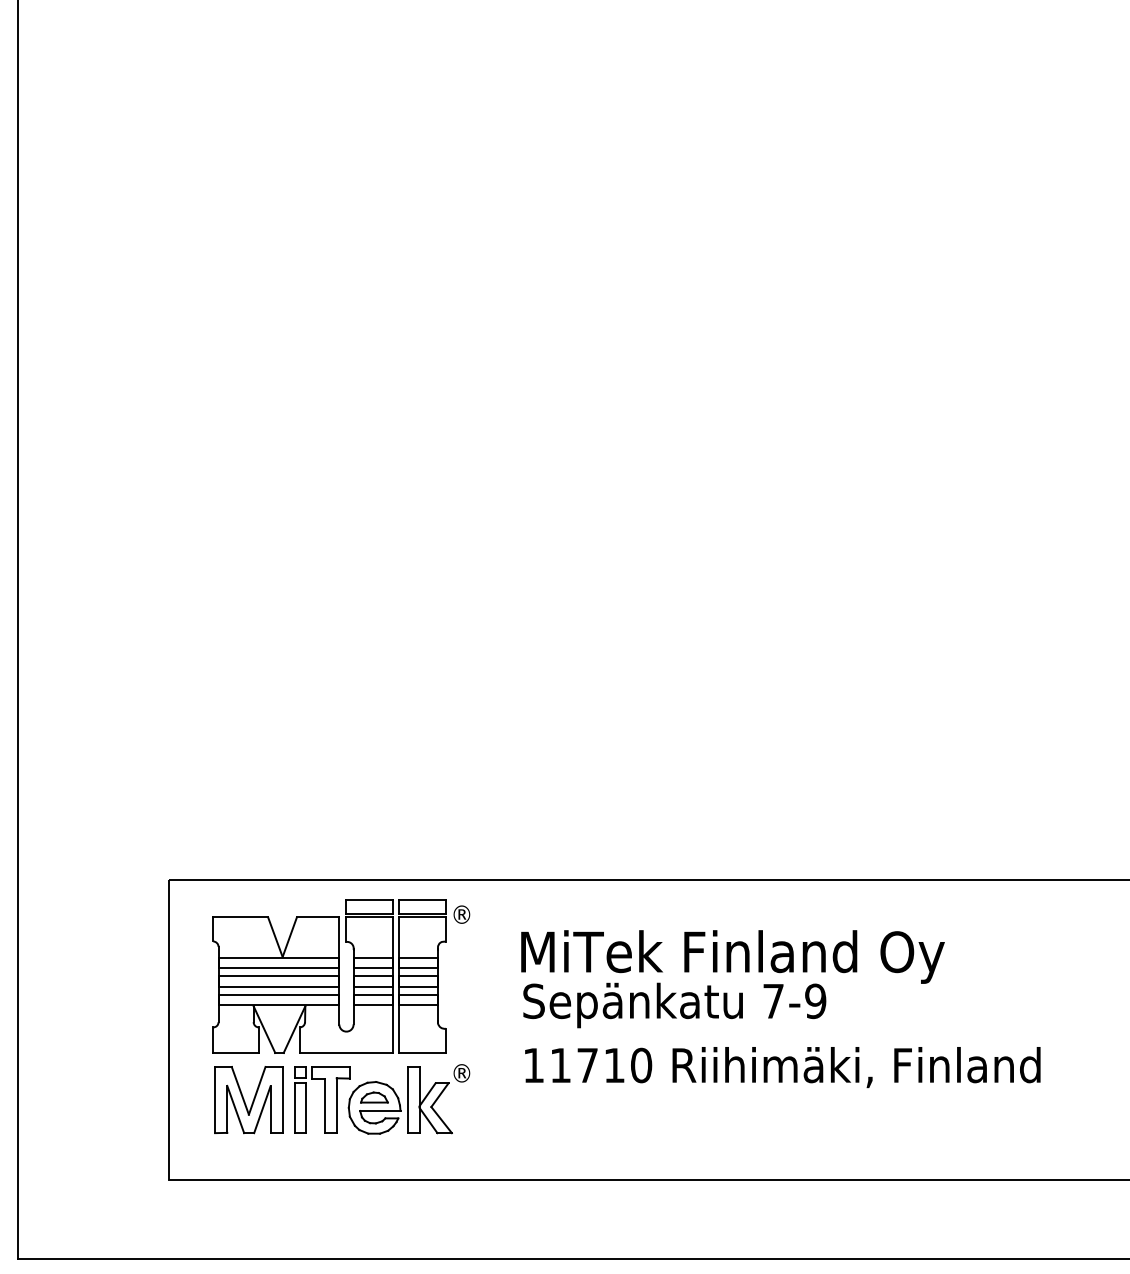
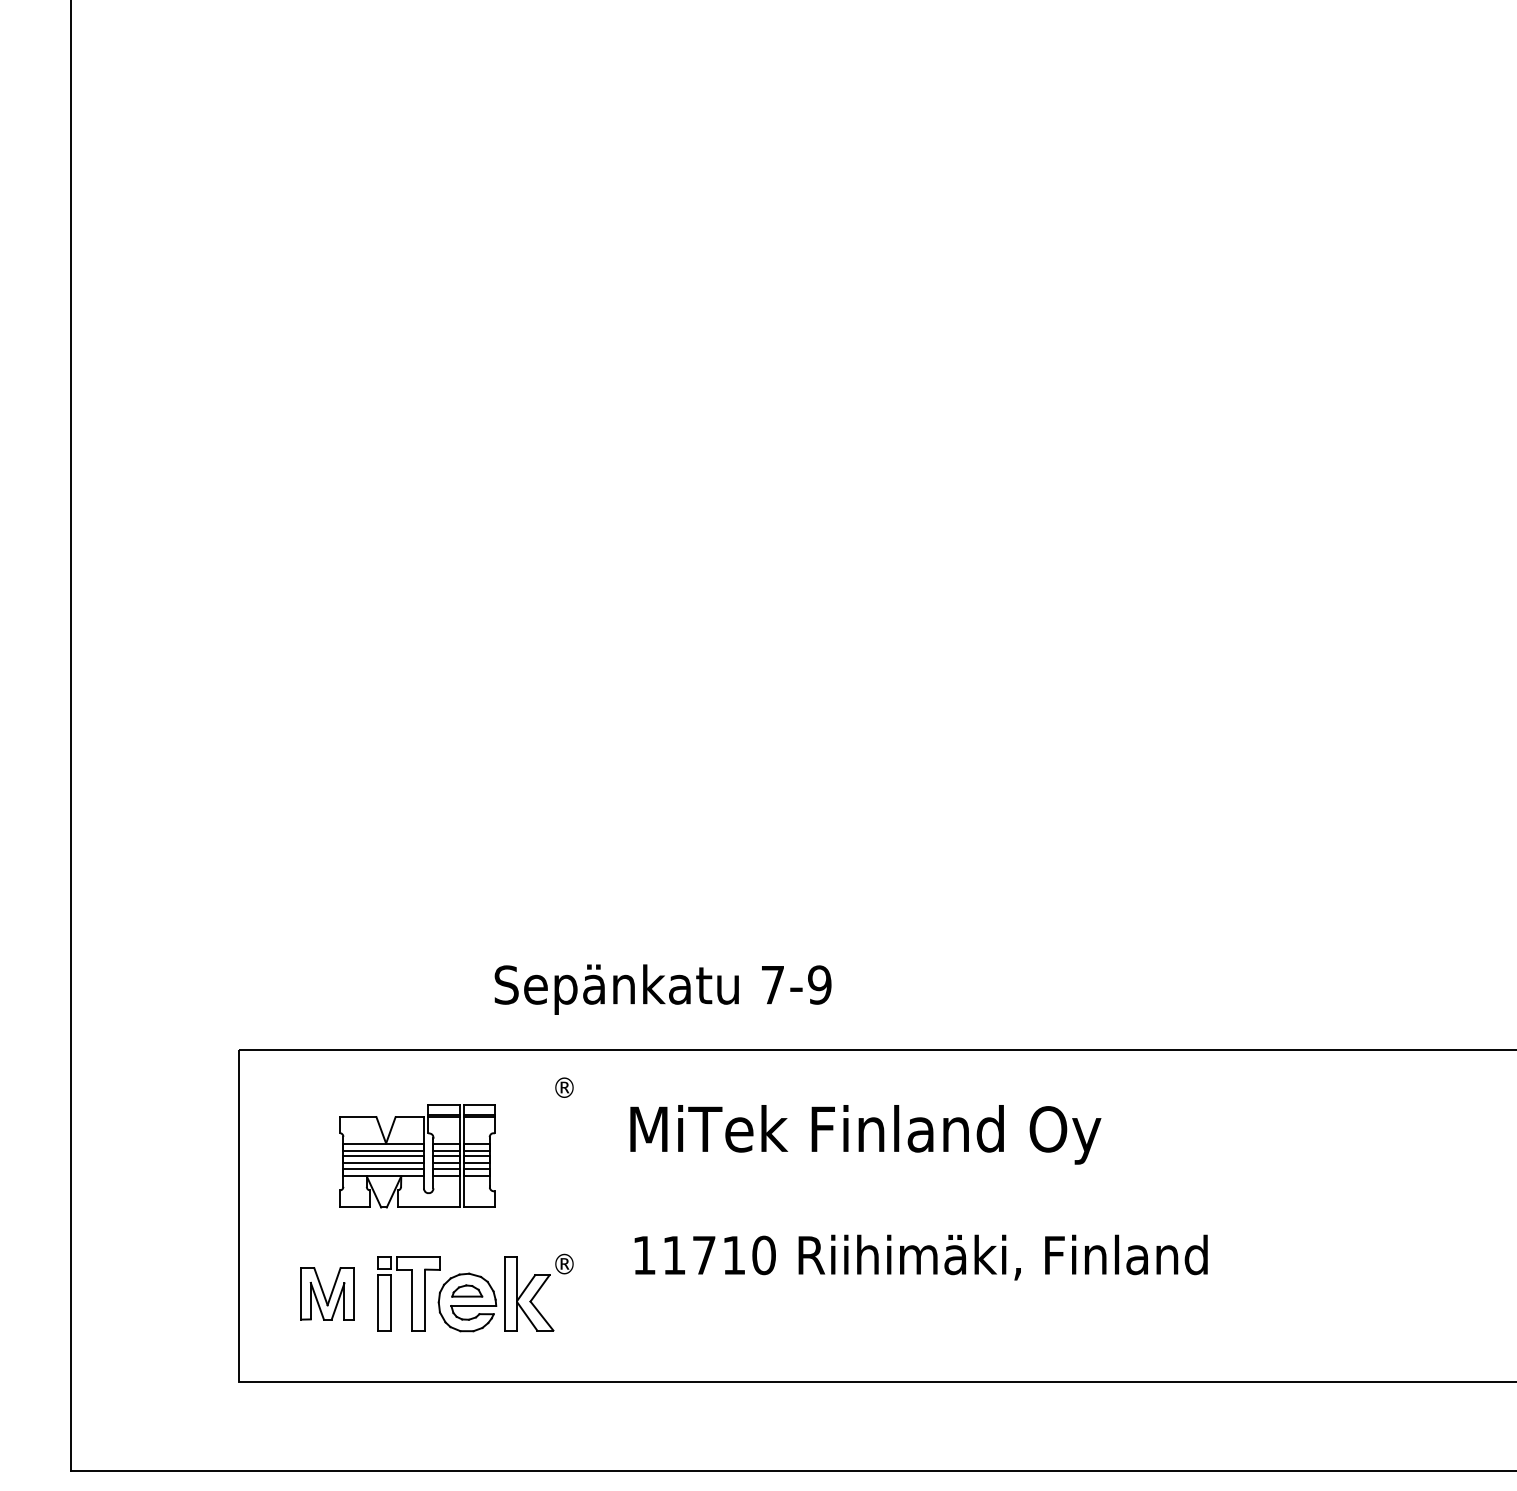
part: (329, 976) -> (417, 1156), size x0.6
text: (674, 1005) -> (662, 989), moved
part: (248, 1099) -> (327, 1293), size x0.7

